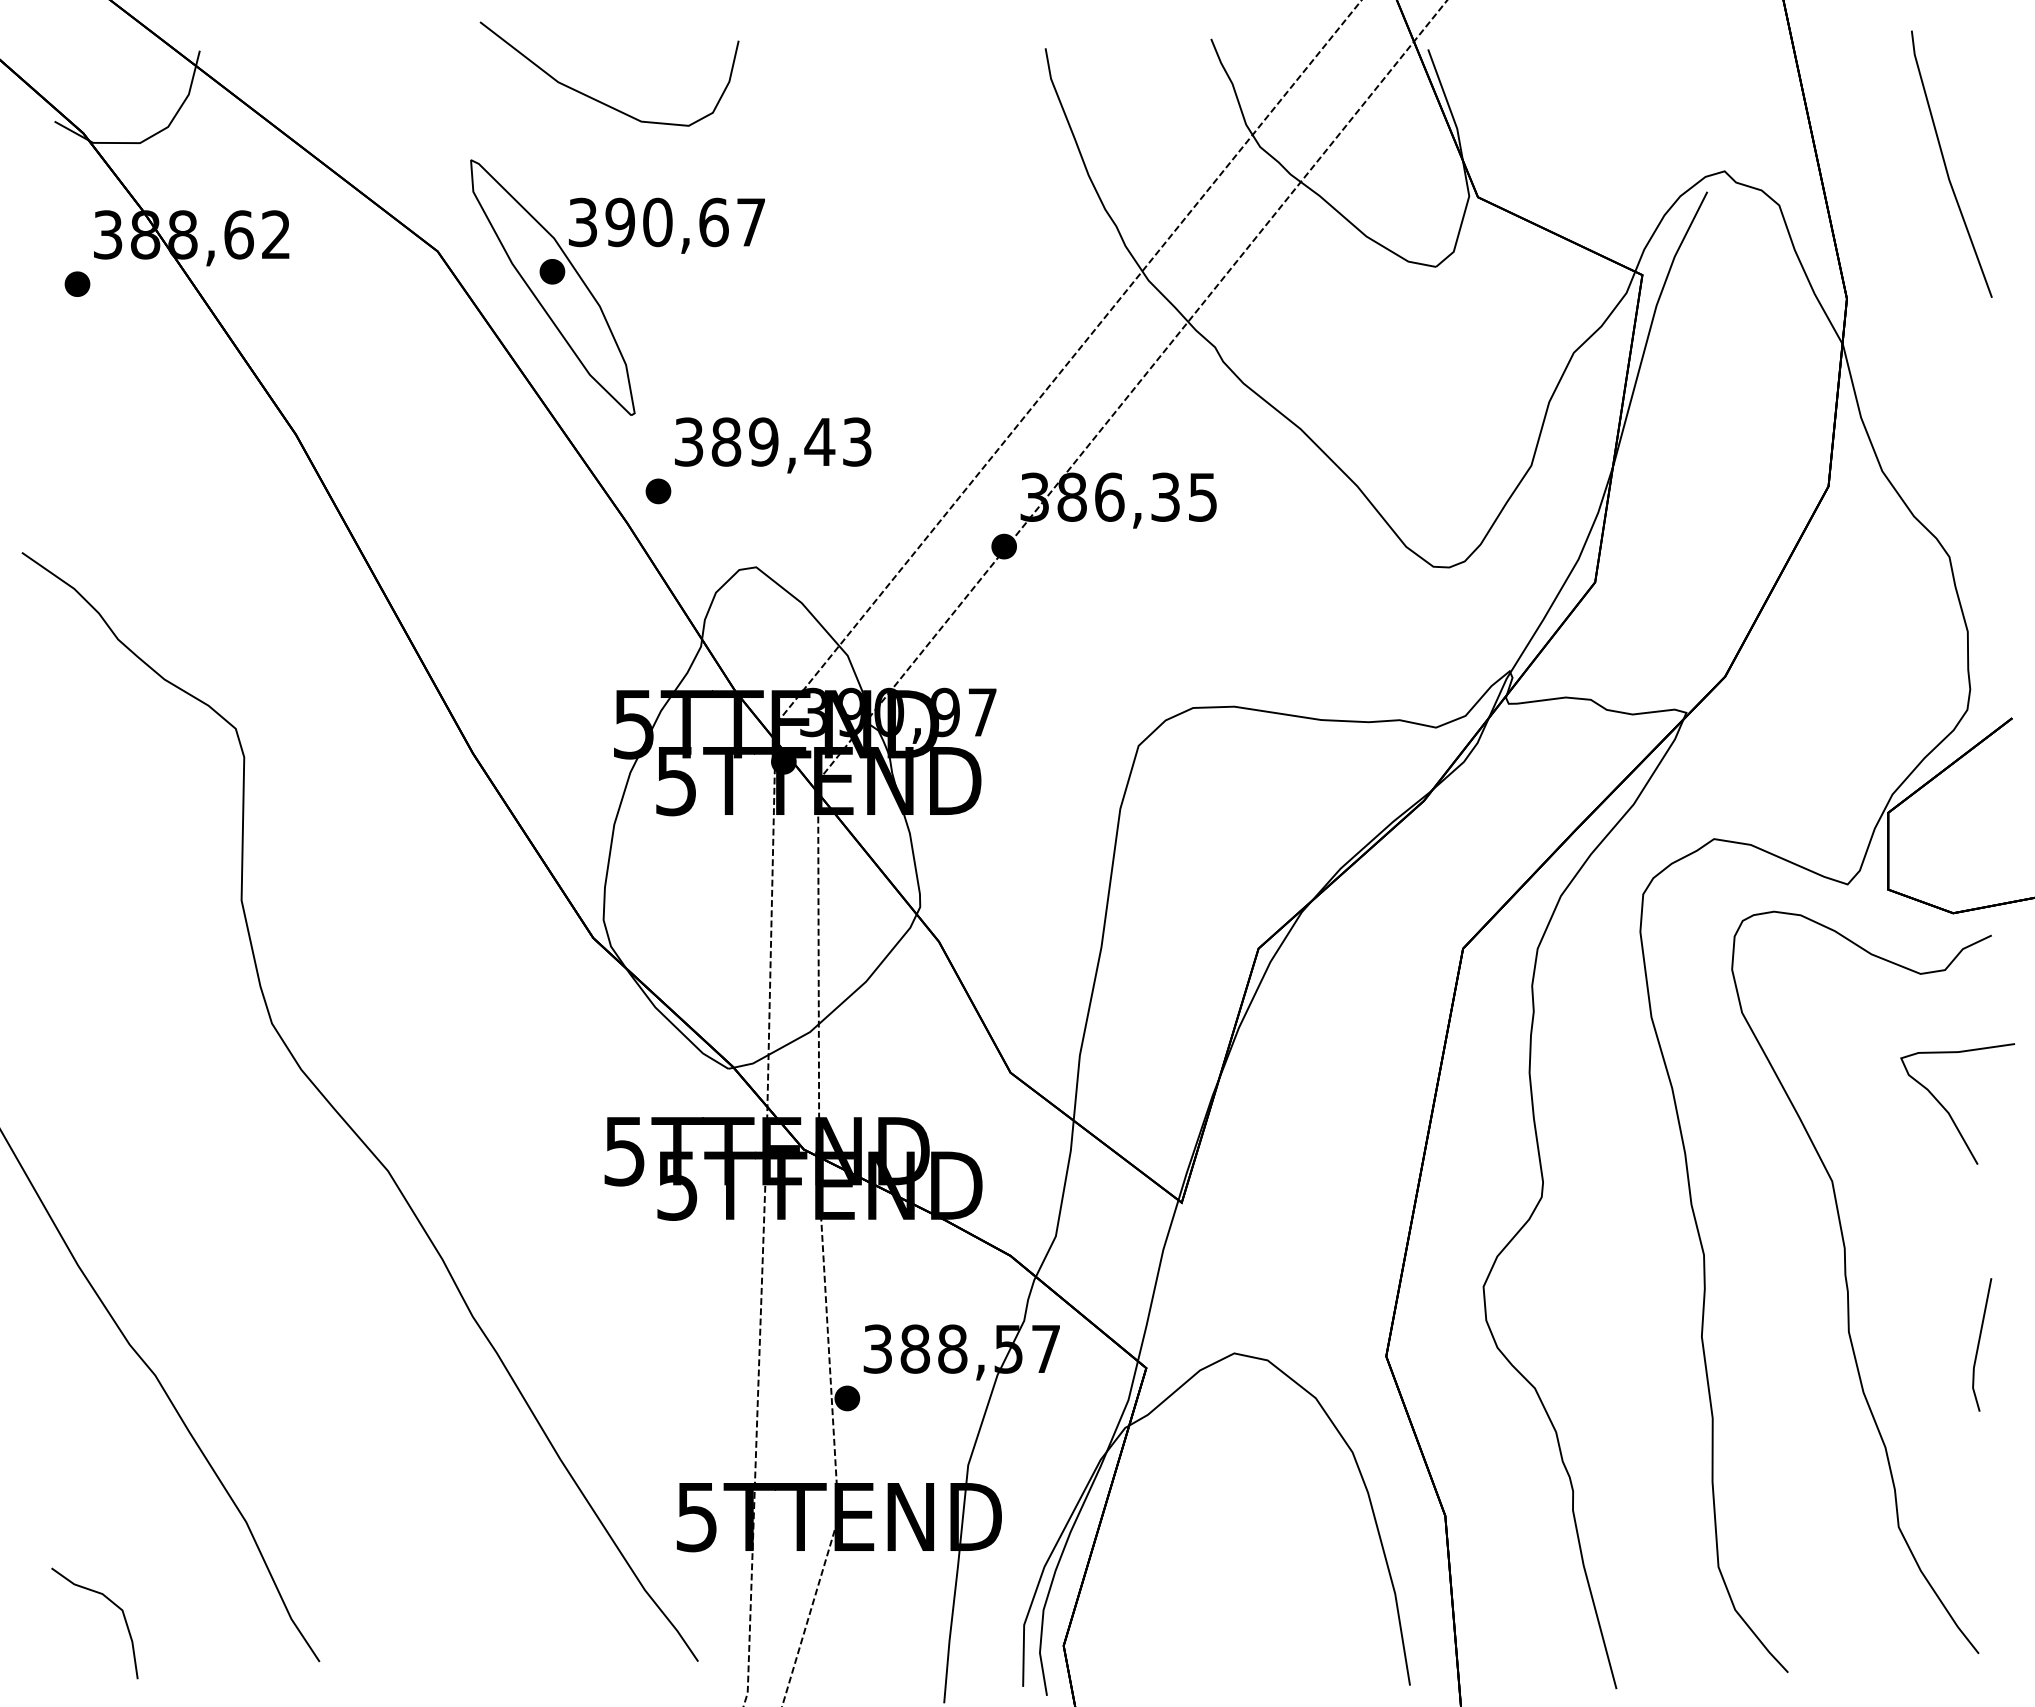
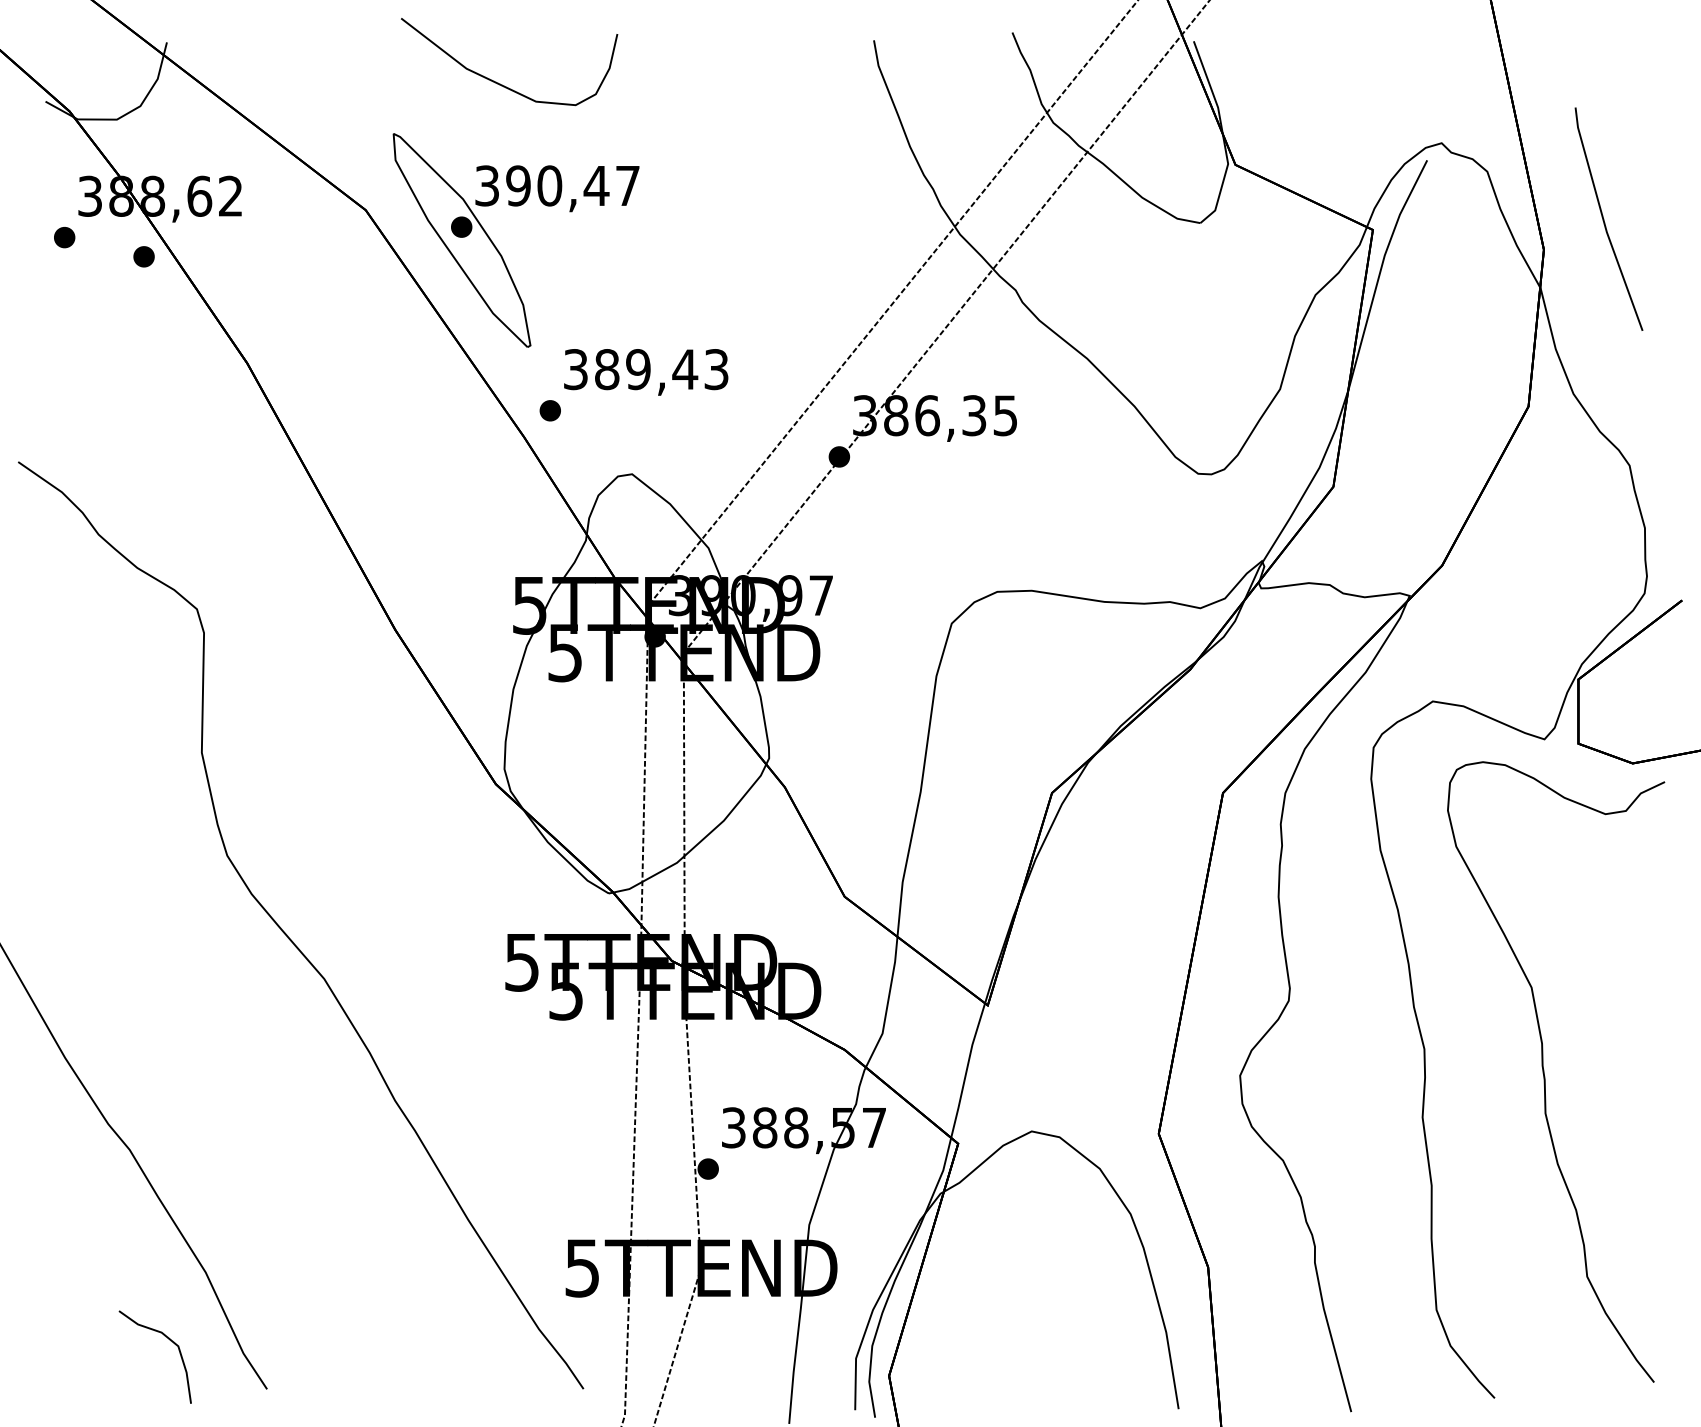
line: (1946, 165) -> (1604, 220), moved
text: (713, 222) -> (596, 185), 390,67 -> 390,47
part: (172, 306) -> (144, 256), added
curve: (1948, 1111) -> (1628, 929), removed
line: (1979, 1344) -> (1654, 1123), removed
part: (113, 1604) -> (170, 1341), moved

